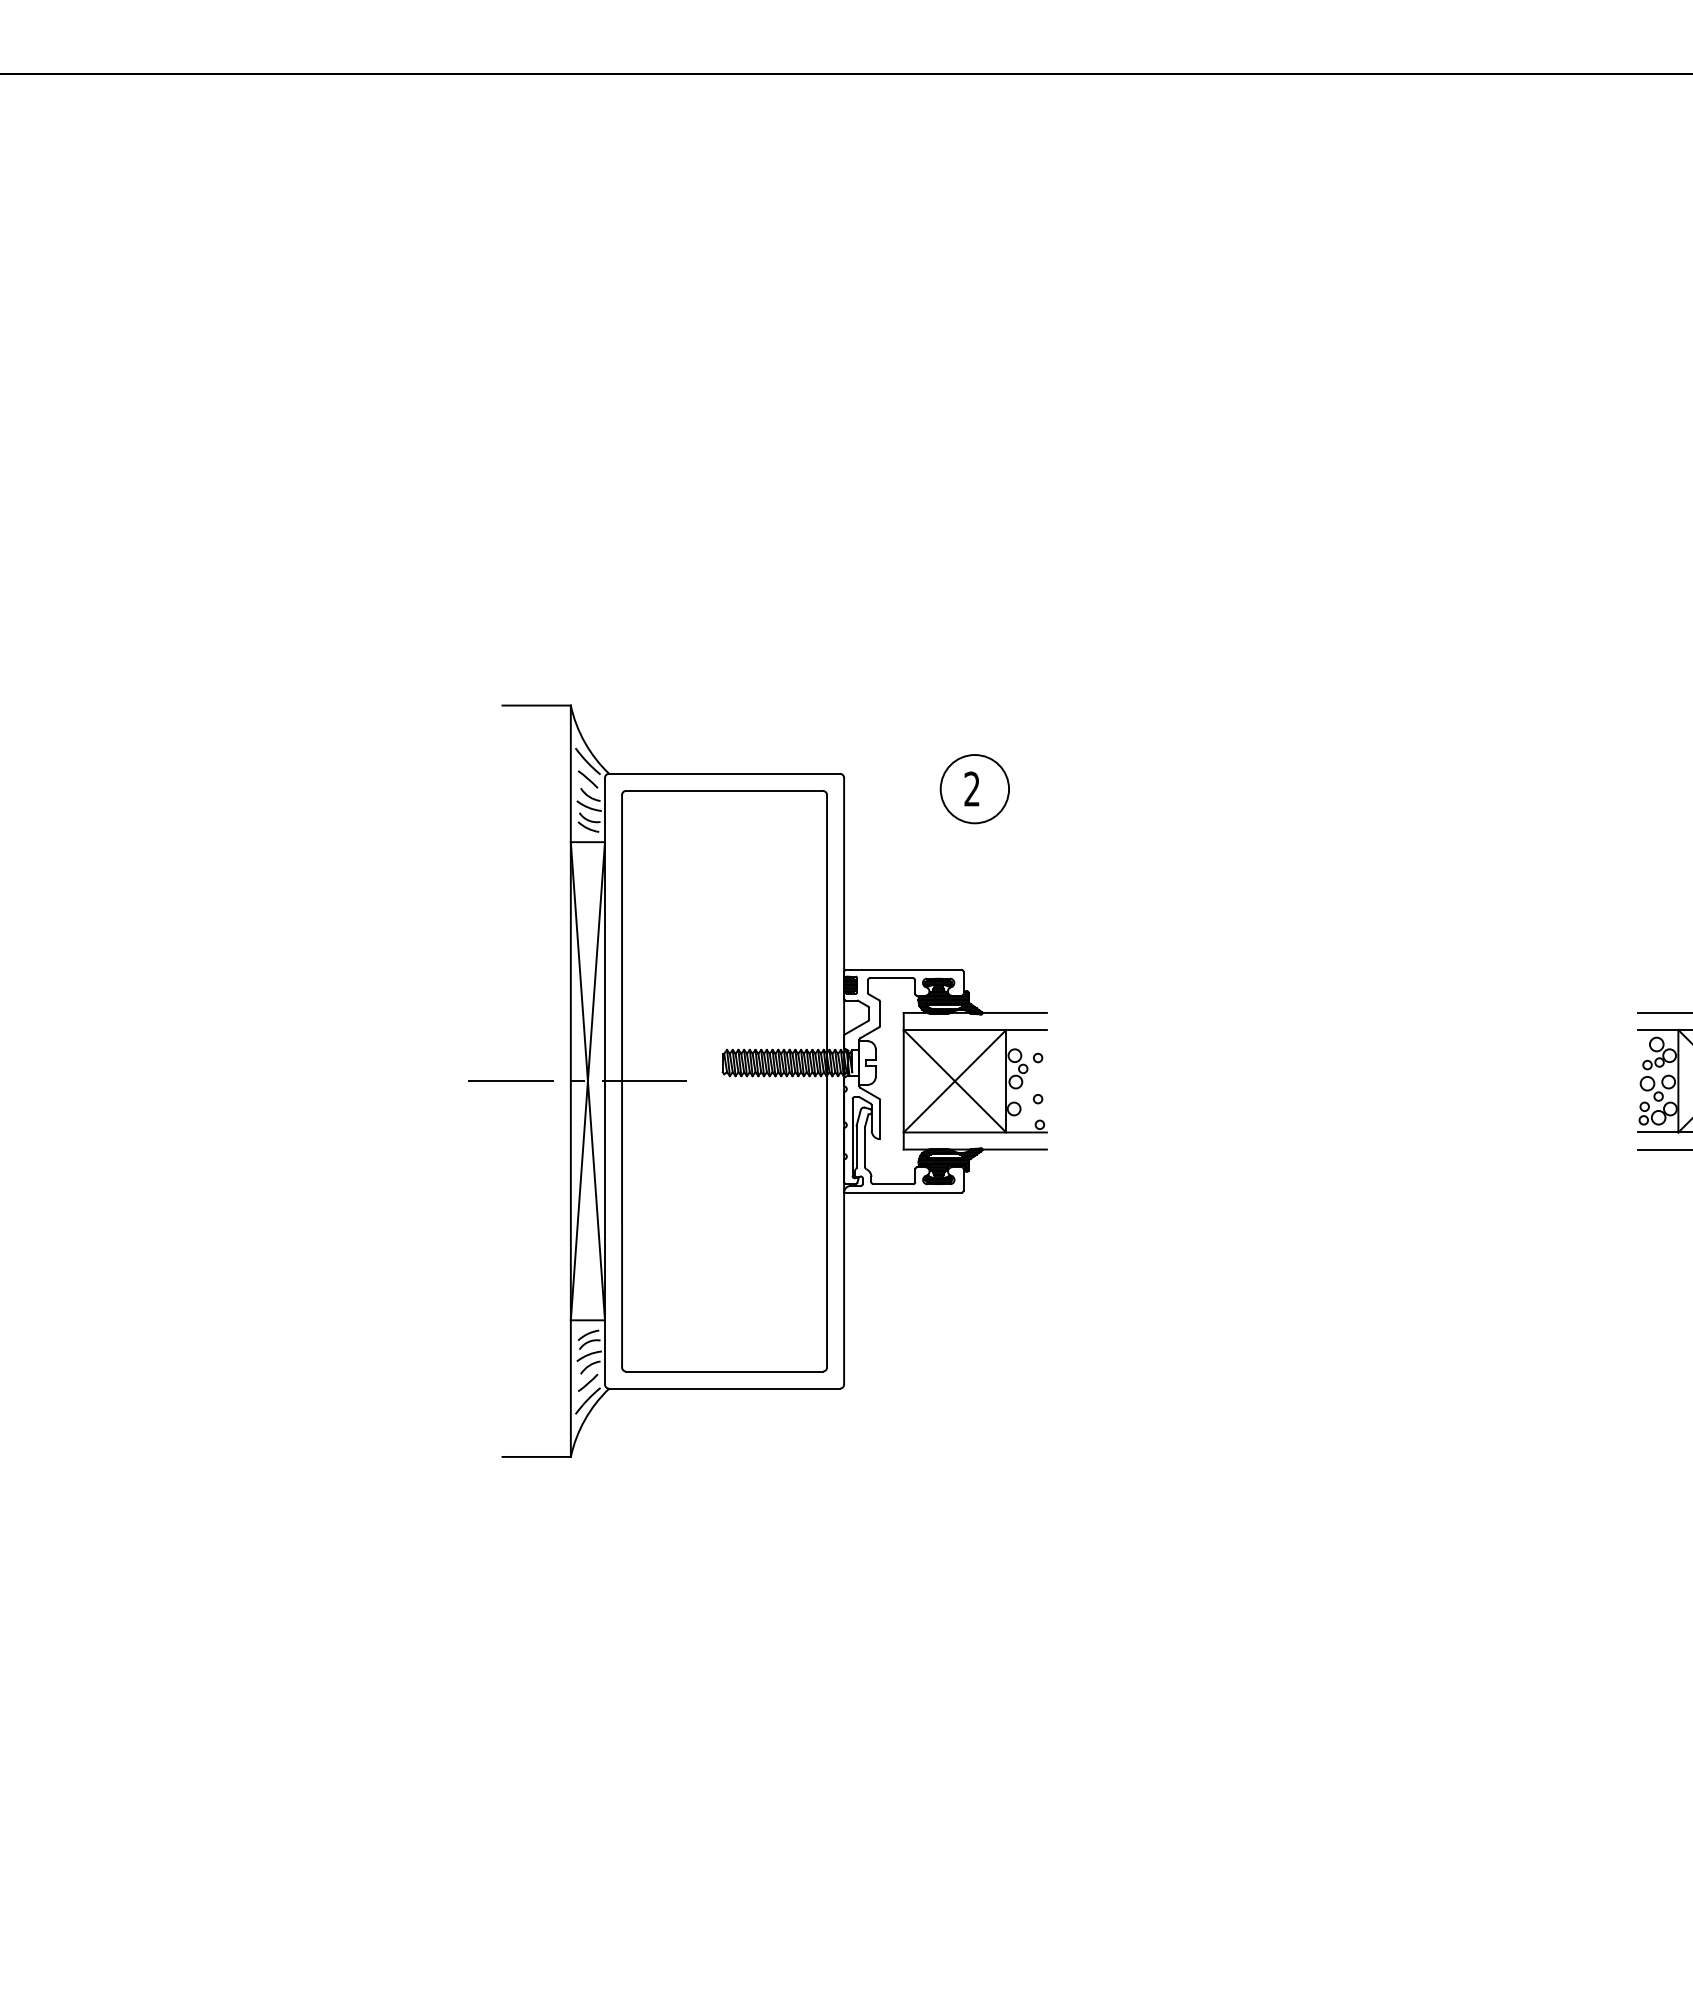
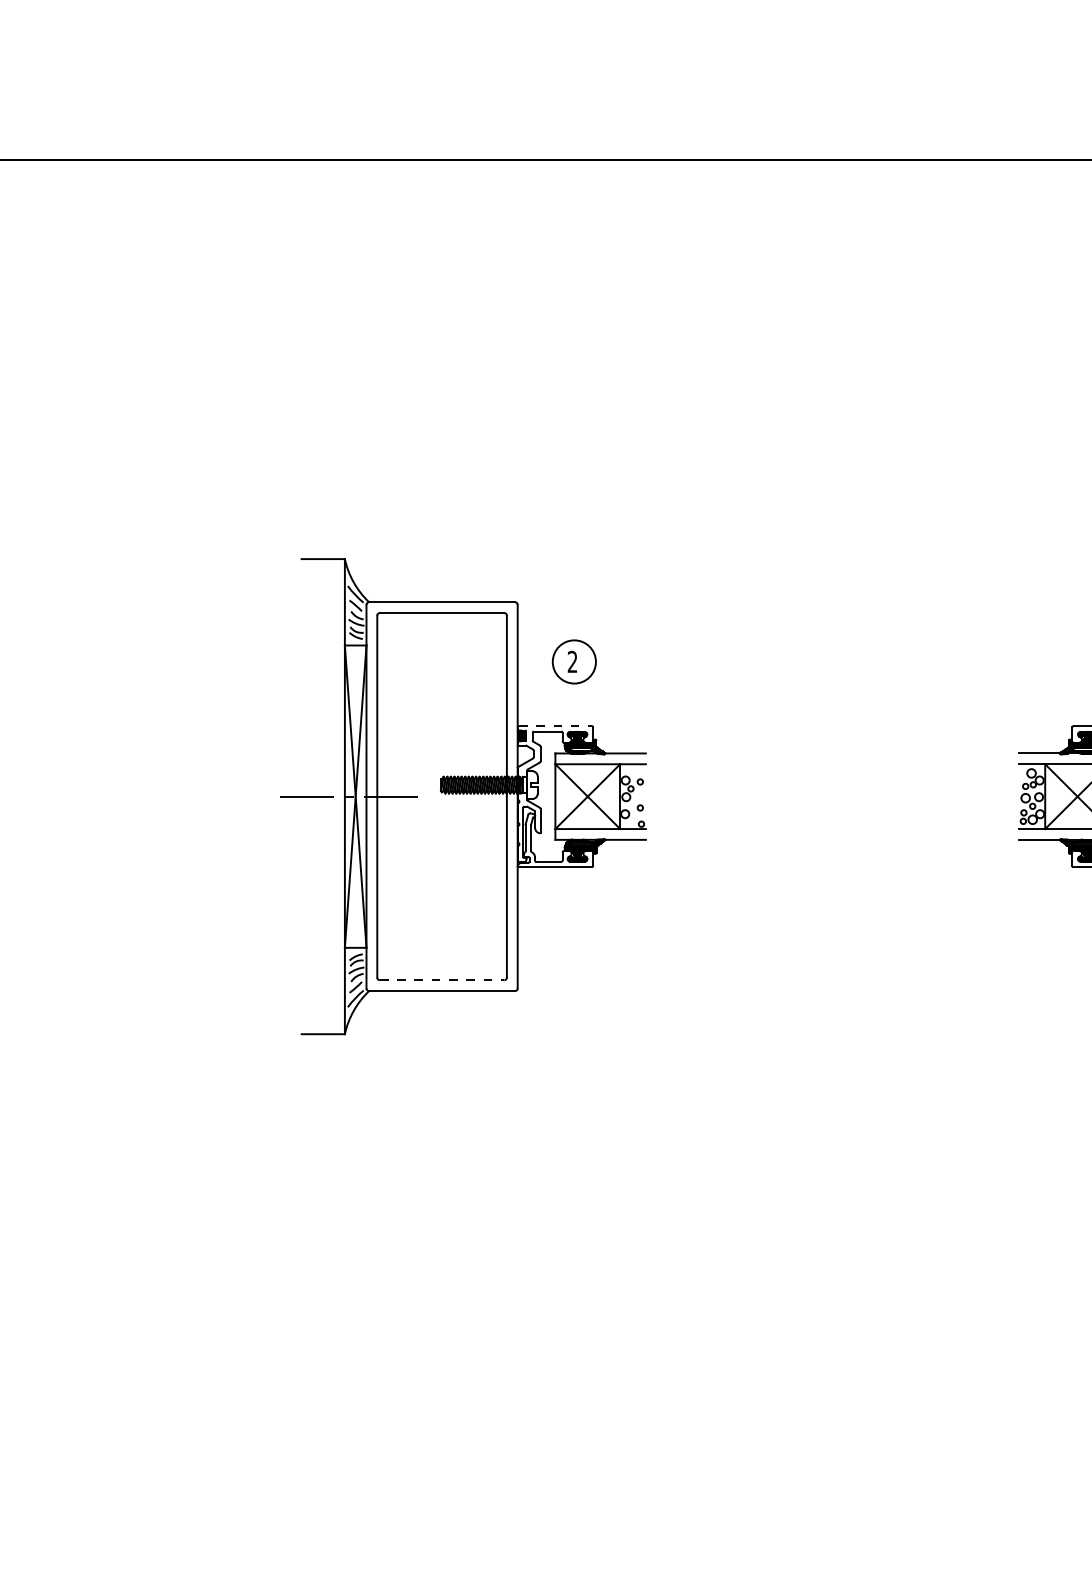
part: (973, 788) -> (573, 661), moved
line: (903, 970) -> (555, 726), solid -> dashed
line: (725, 1371) -> (442, 980), solid -> dashed

